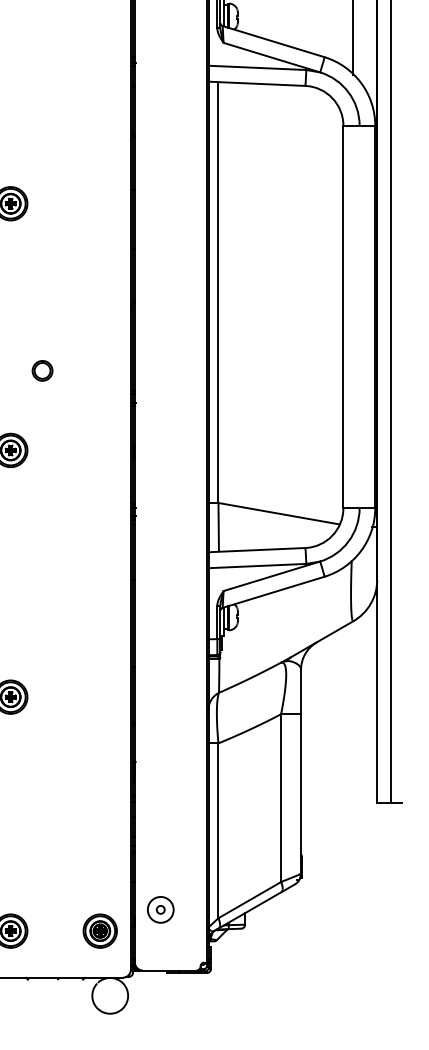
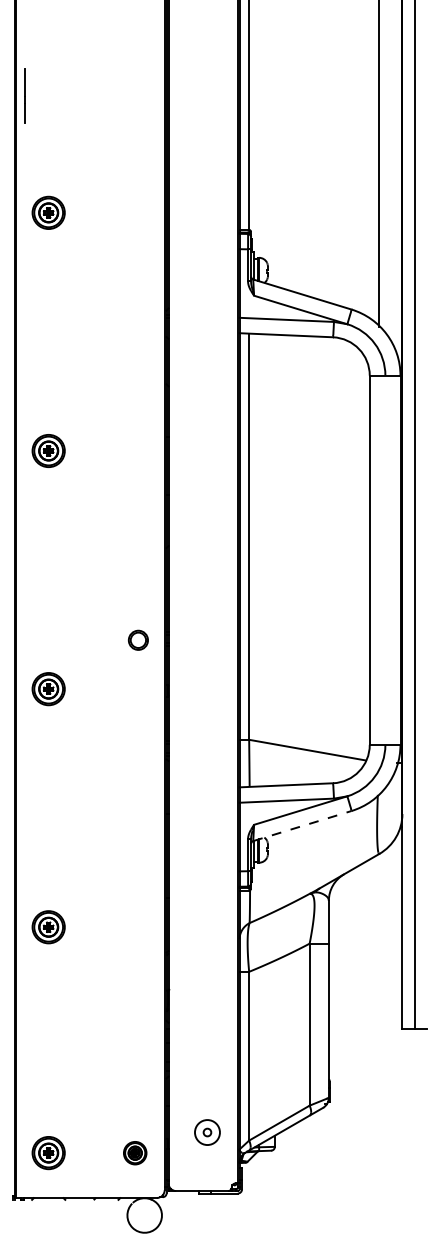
part: (41, 370) -> (137, 639), moved
line: (273, 591) -> (302, 825), solid -> dashed
part: (160, 909) -> (207, 1132), moved
part: (100, 931) -> (135, 1153), size x0.7

